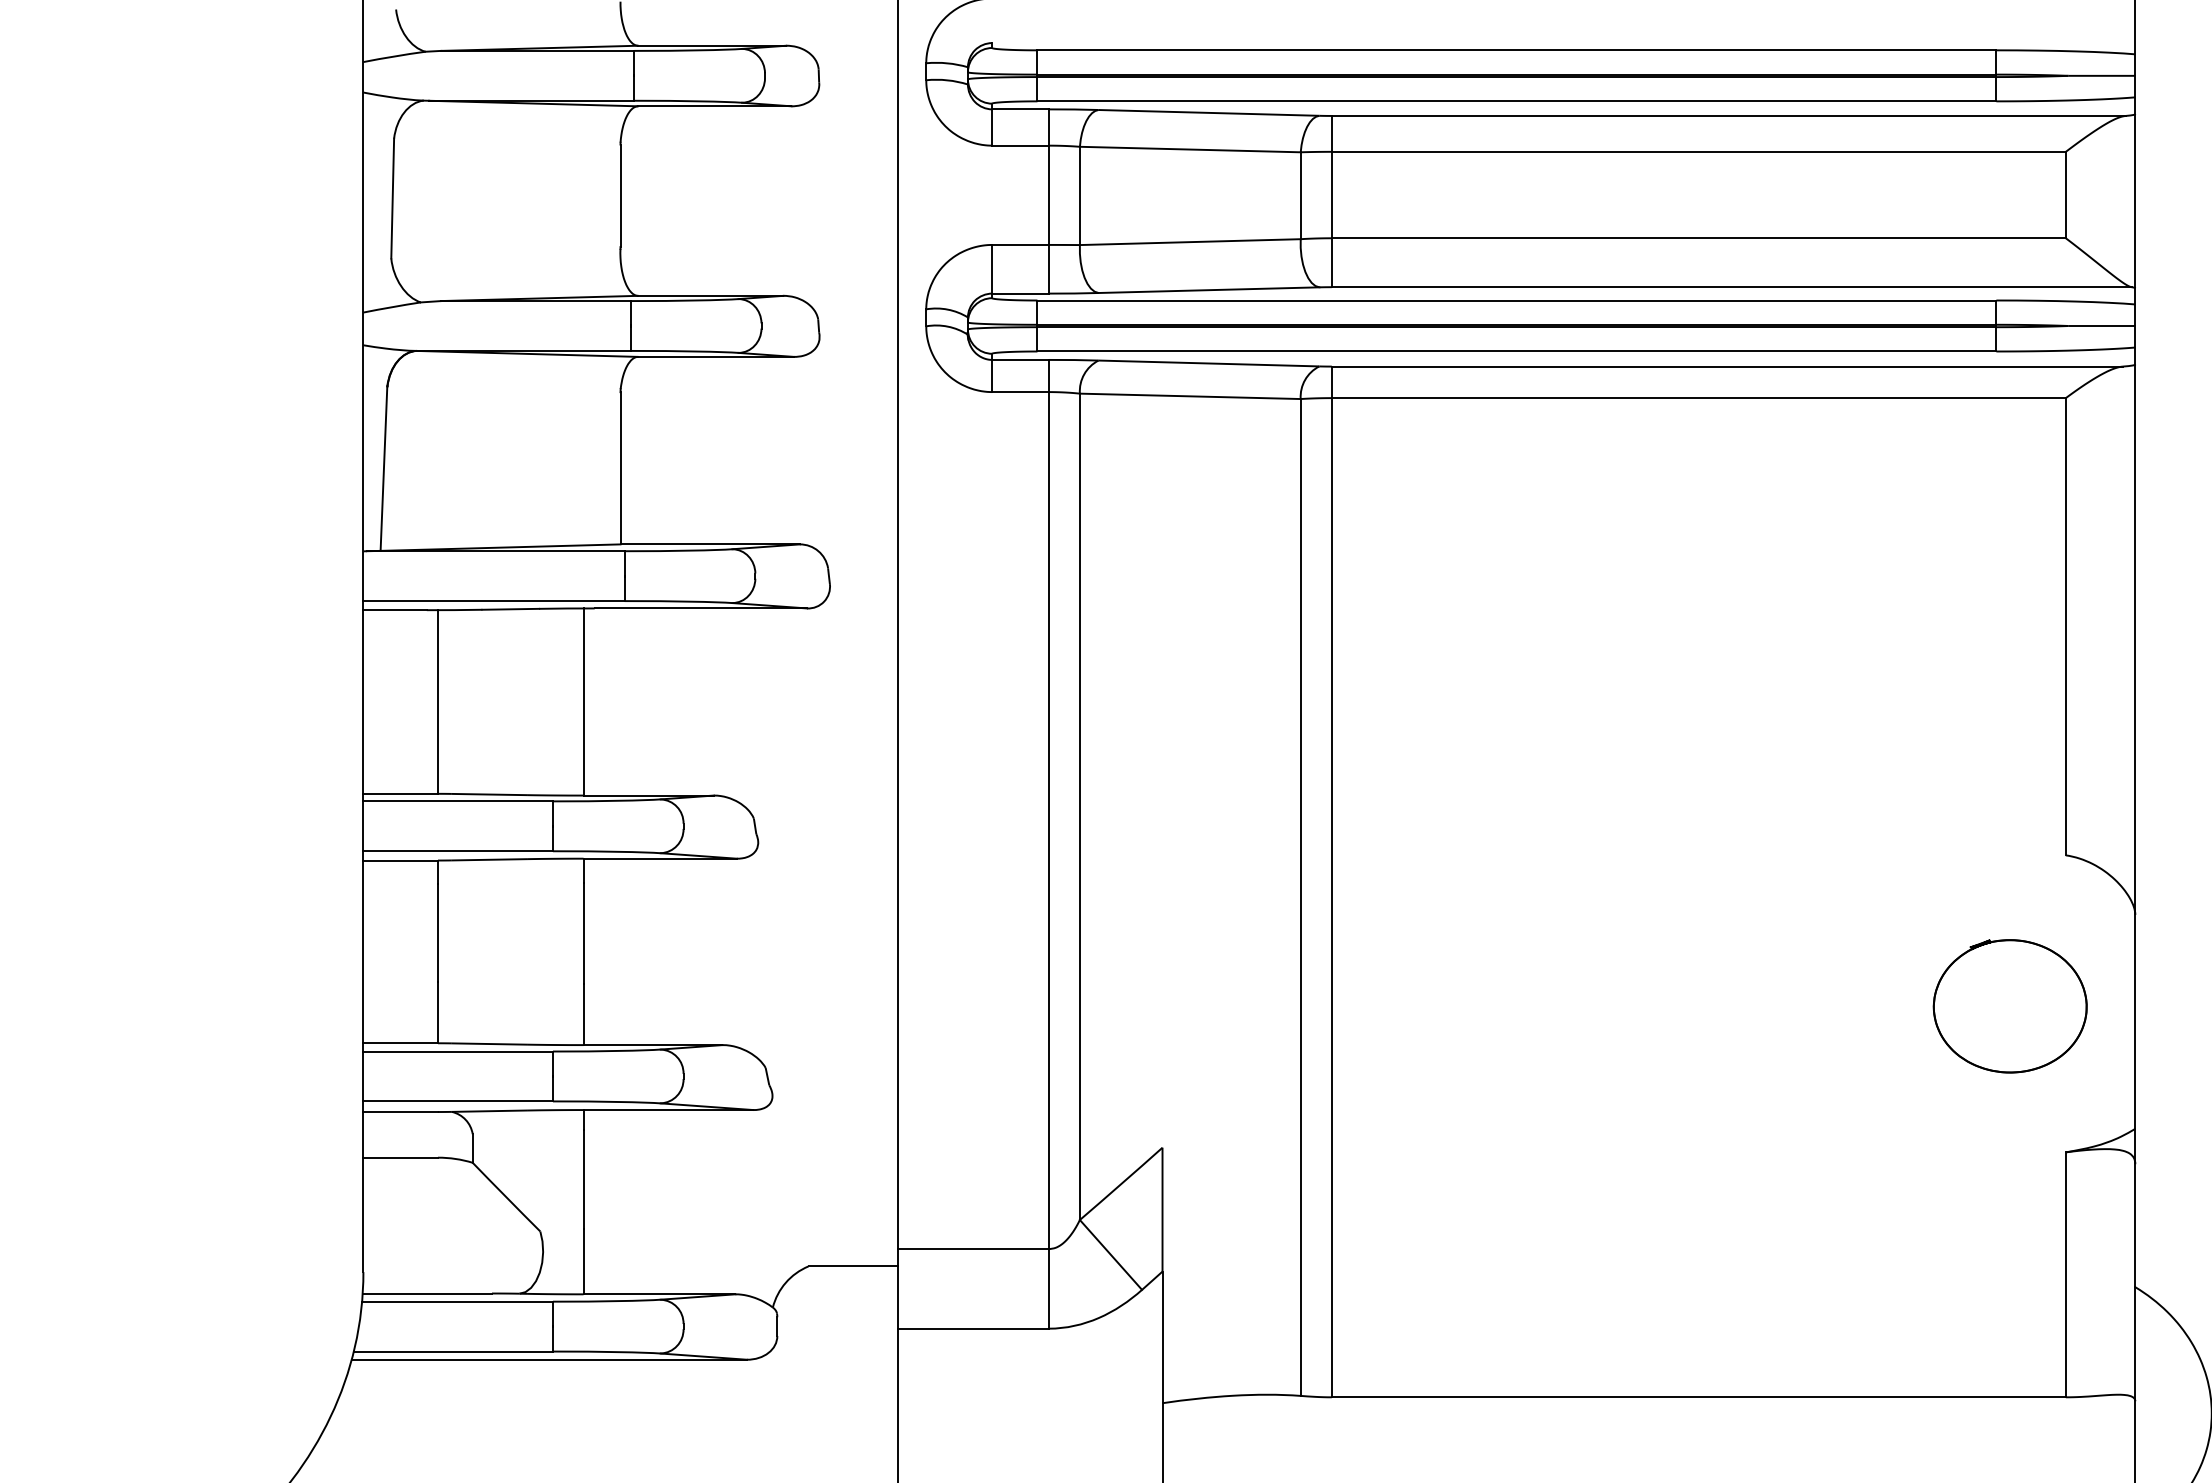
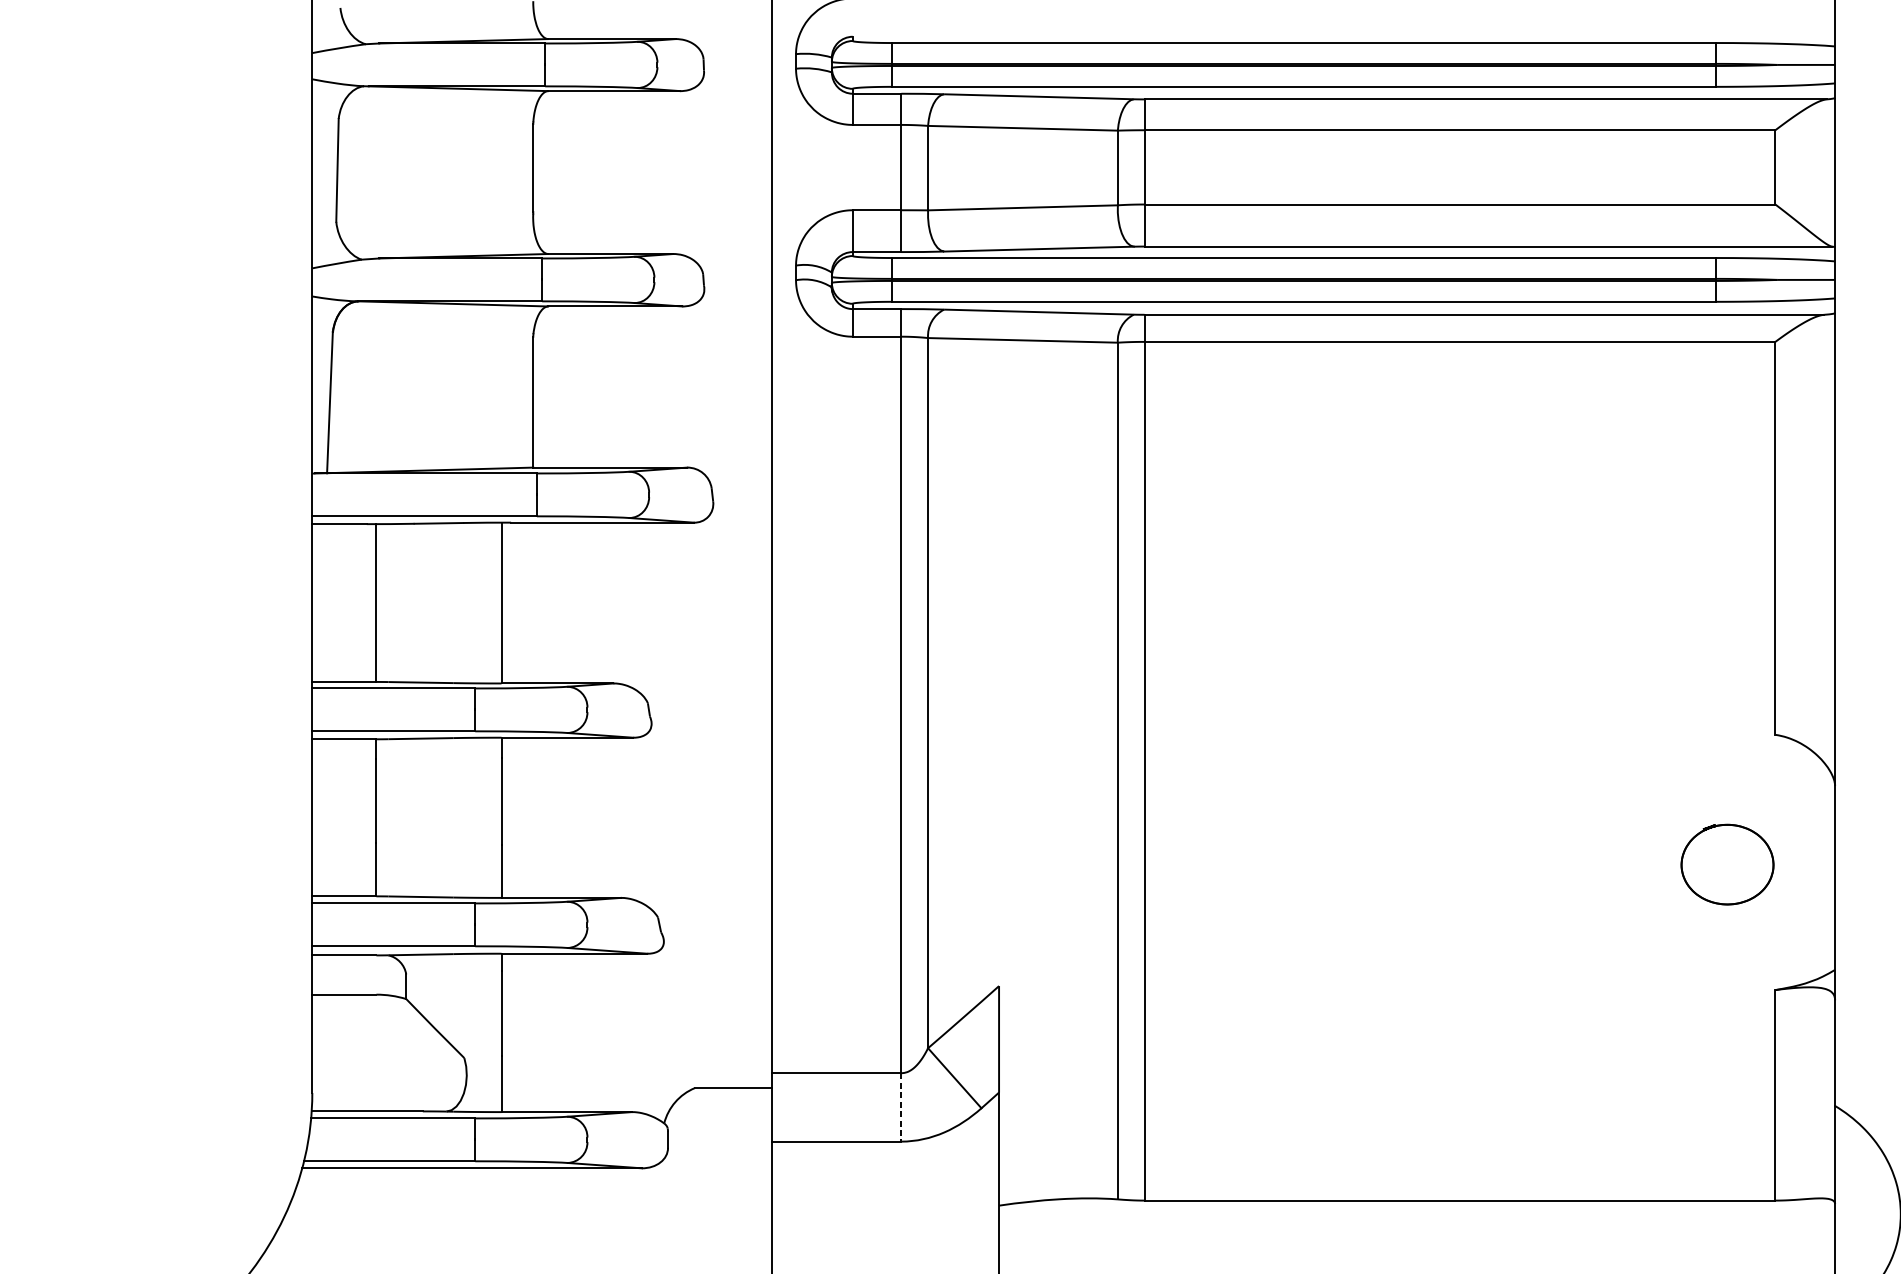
part: (2009, 1006) -> (1726, 864), size x0.7
line: (1048, 1288) -> (901, 1107), solid -> dashed

